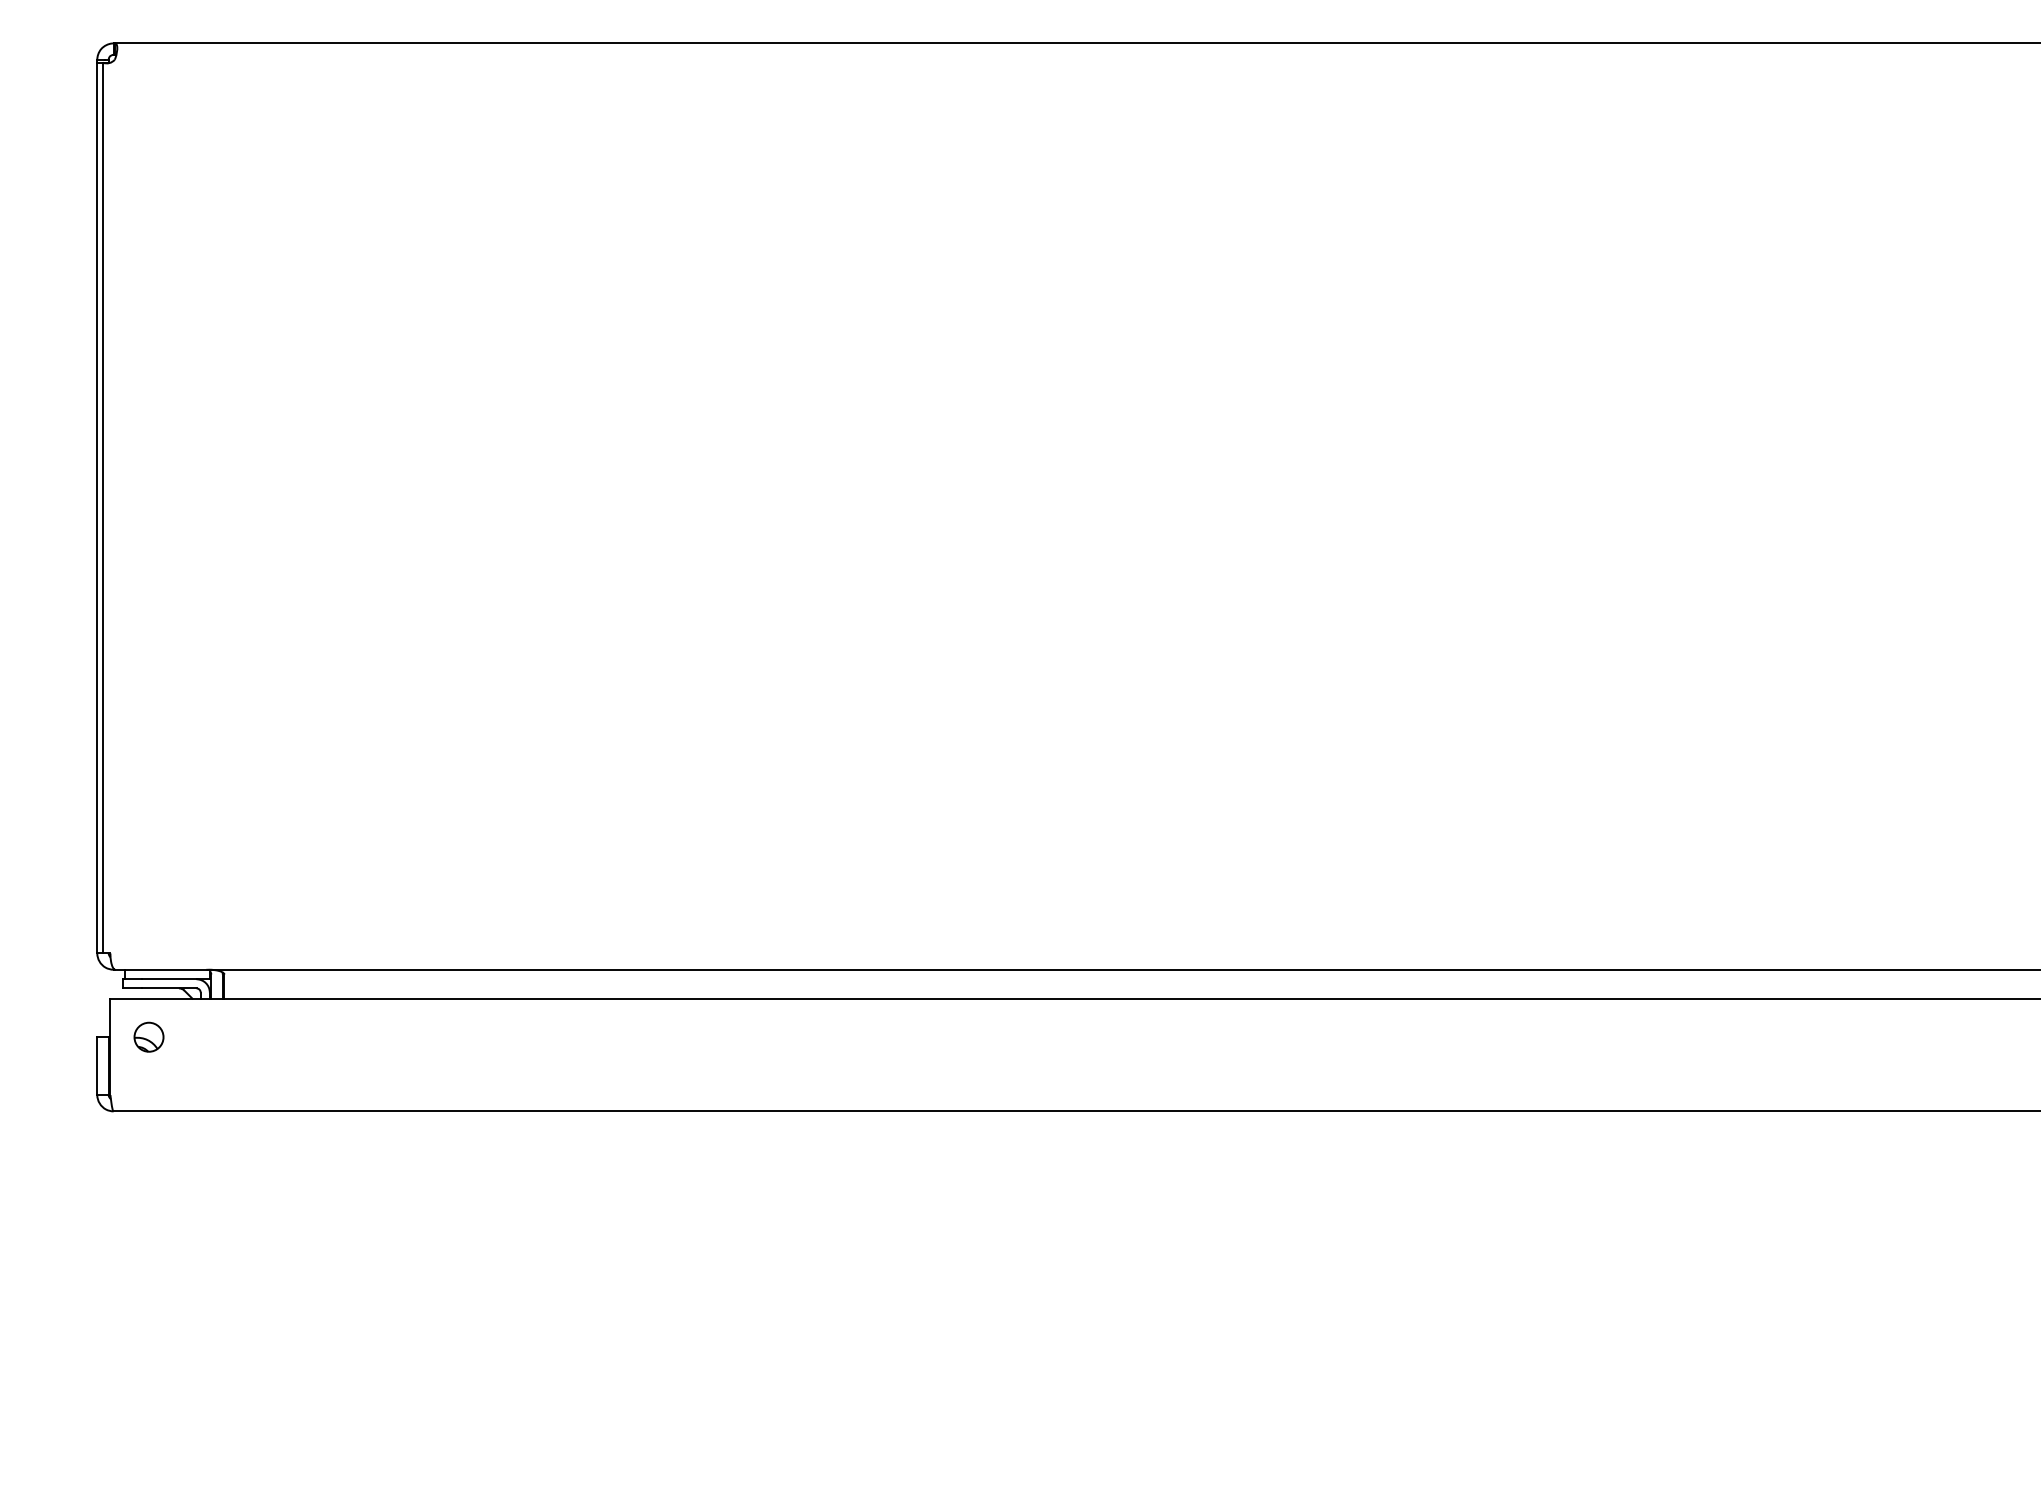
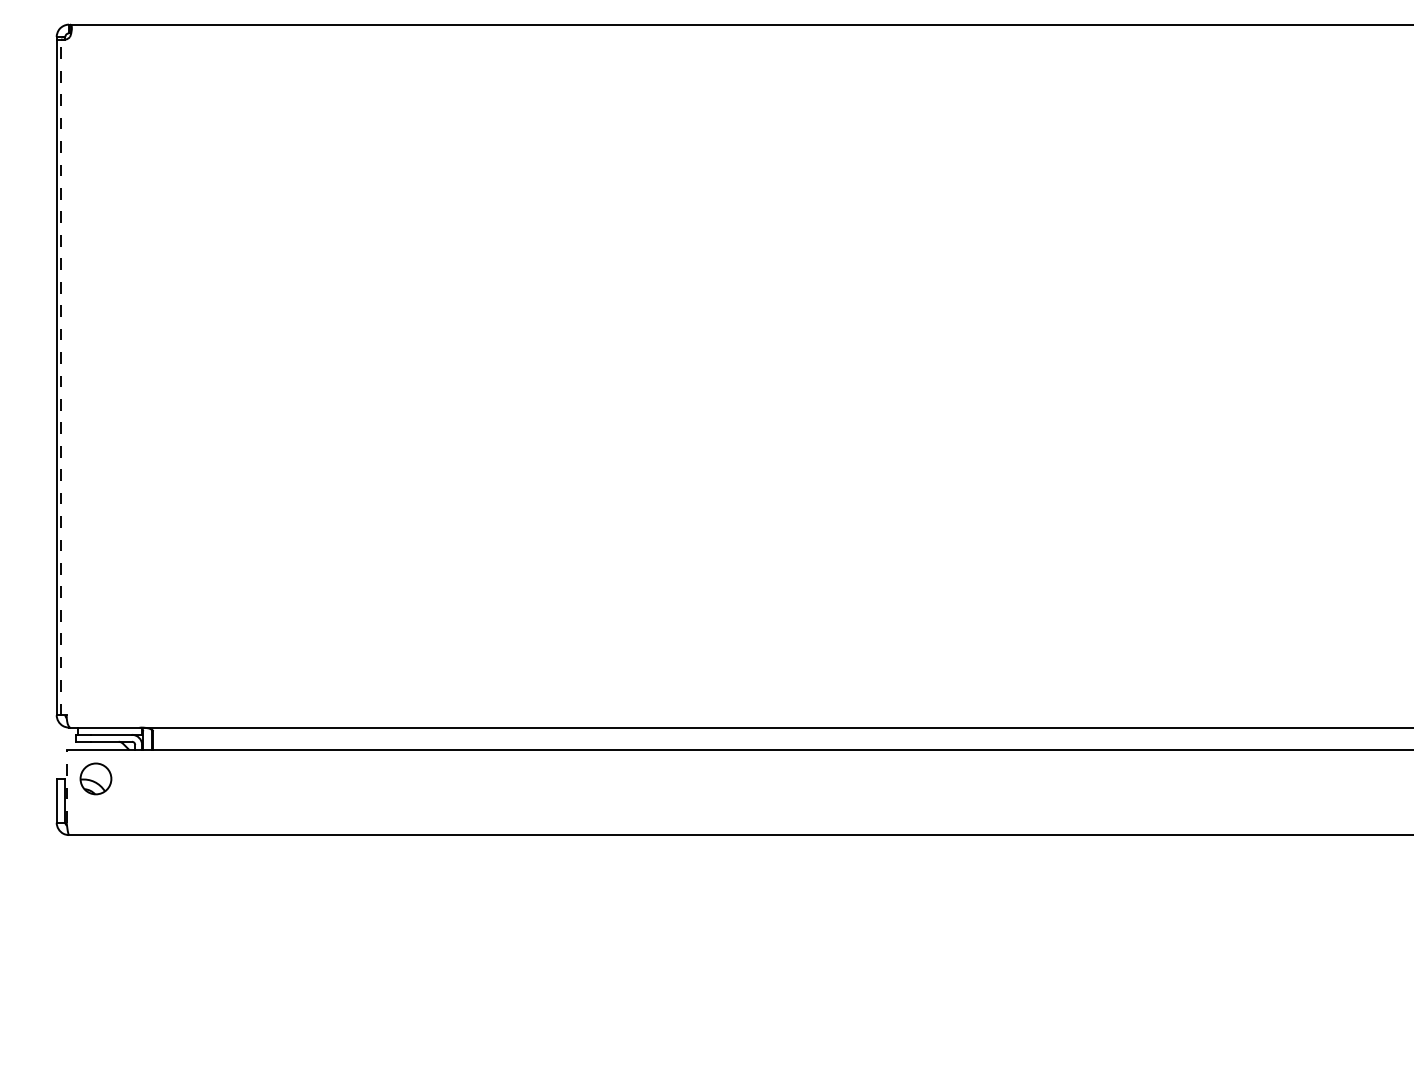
line: (103, 507) -> (61, 376), solid -> dashed
part: (148, 1036) -> (95, 778), size x1.4
line: (110, 1046) -> (66, 785), solid -> dashed

